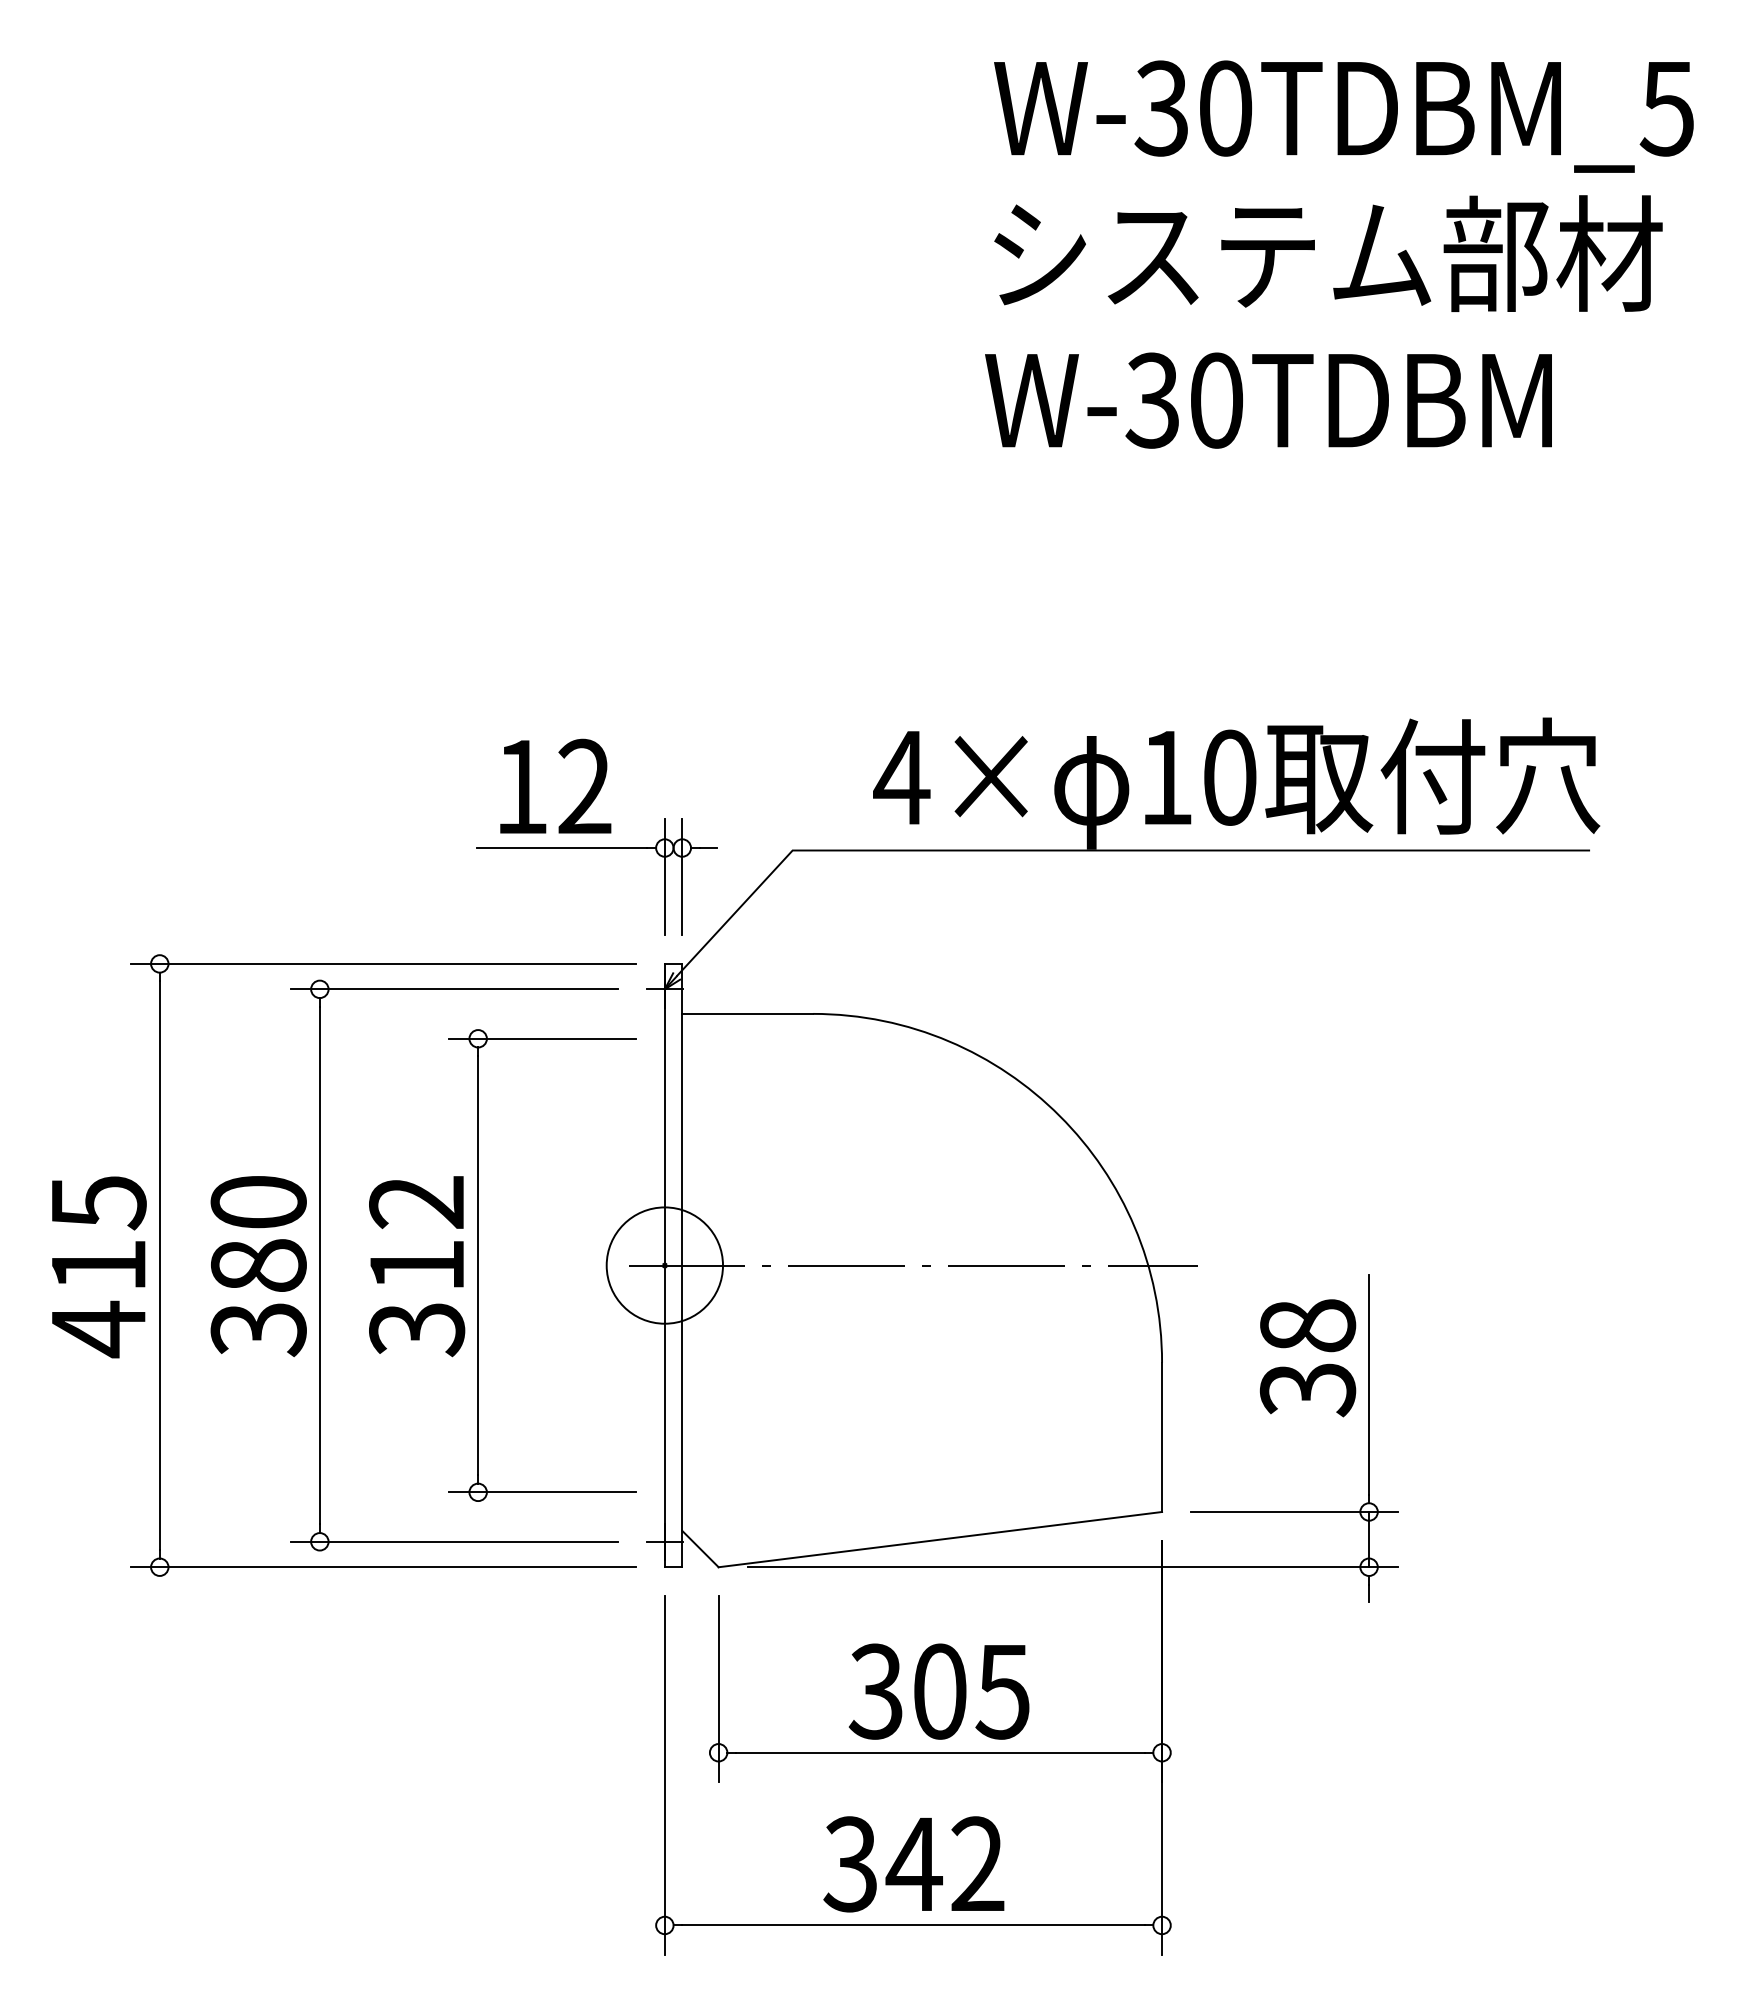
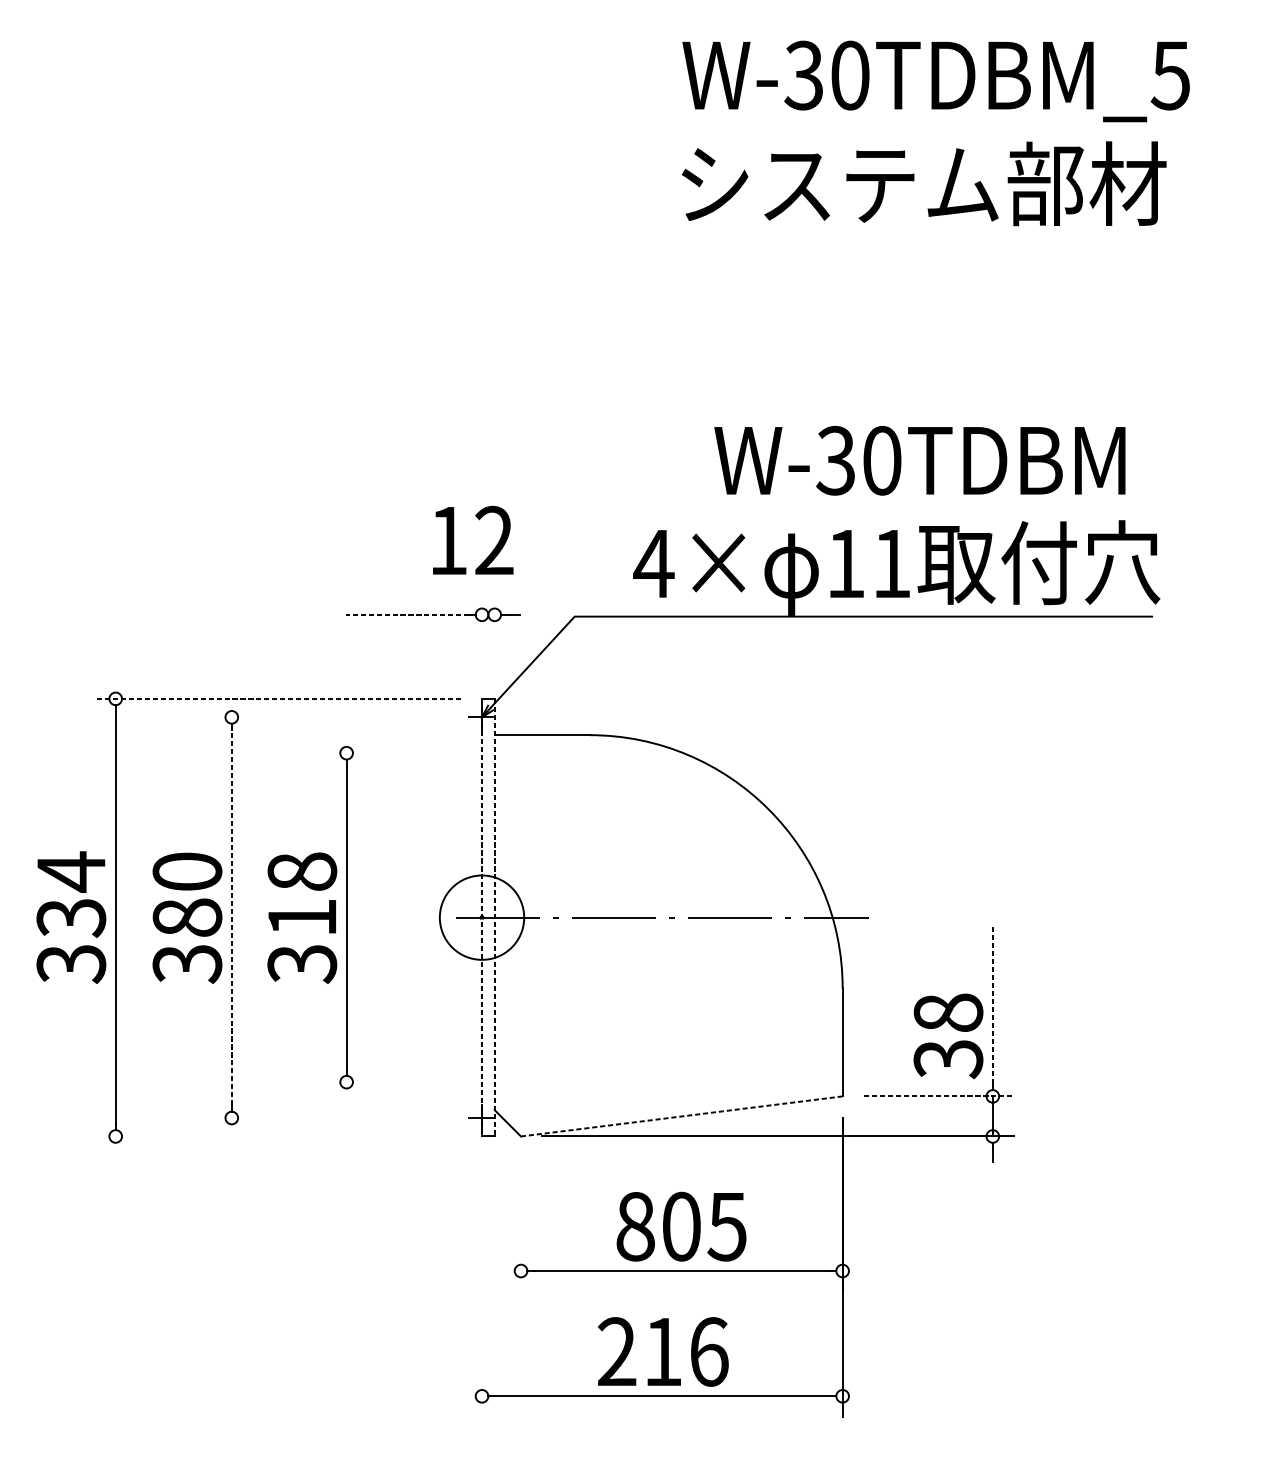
text: (1343, 116) -> (935, 81), moved
text: (1328, 253) -> (924, 183), moved
text: (1268, 400) -> (919, 460), moved
text: (1230, 777) -> (892, 563), 10 -> 11
text: (555, 785) -> (473, 539), moved
line: (561, 848) -> (407, 615), solid -> dashed
line: (664, 876) -> (481, 635), removed
line: (682, 876) -> (494, 635), removed
line: (383, 963) -> (277, 698), solid -> dashed
line: (453, 989) -> (328, 717), removed
line: (542, 1038) -> (393, 752), removed
text: (417, 1202) -> (302, 871), 312 -> 318
line: (319, 1265) -> (231, 917), solid -> dashed
line: (664, 1265) -> (481, 917), solid -> dashed
line: (682, 1265) -> (494, 917), solid -> dashed
text: (98, 1266) -> (71, 918), 415 -> 334
text: (1307, 1358) -> (948, 1036), moved
line: (1369, 1384) -> (993, 1003), solid -> dashed
line: (542, 1492) -> (393, 1082), removed
line: (1294, 1512) -> (938, 1096), solid -> dashed
line: (939, 1539) -> (681, 1116), solid -> dashed
line: (453, 1541) -> (328, 1117), removed
line: (382, 1567) -> (277, 1136), removed
line: (718, 1688) -> (520, 1224), removed
text: (875, 1691) -> (634, 1226), 305 -> 805
line: (664, 1775) -> (481, 1287), removed
text: (914, 1864) -> (663, 1352), 342 -> 216

